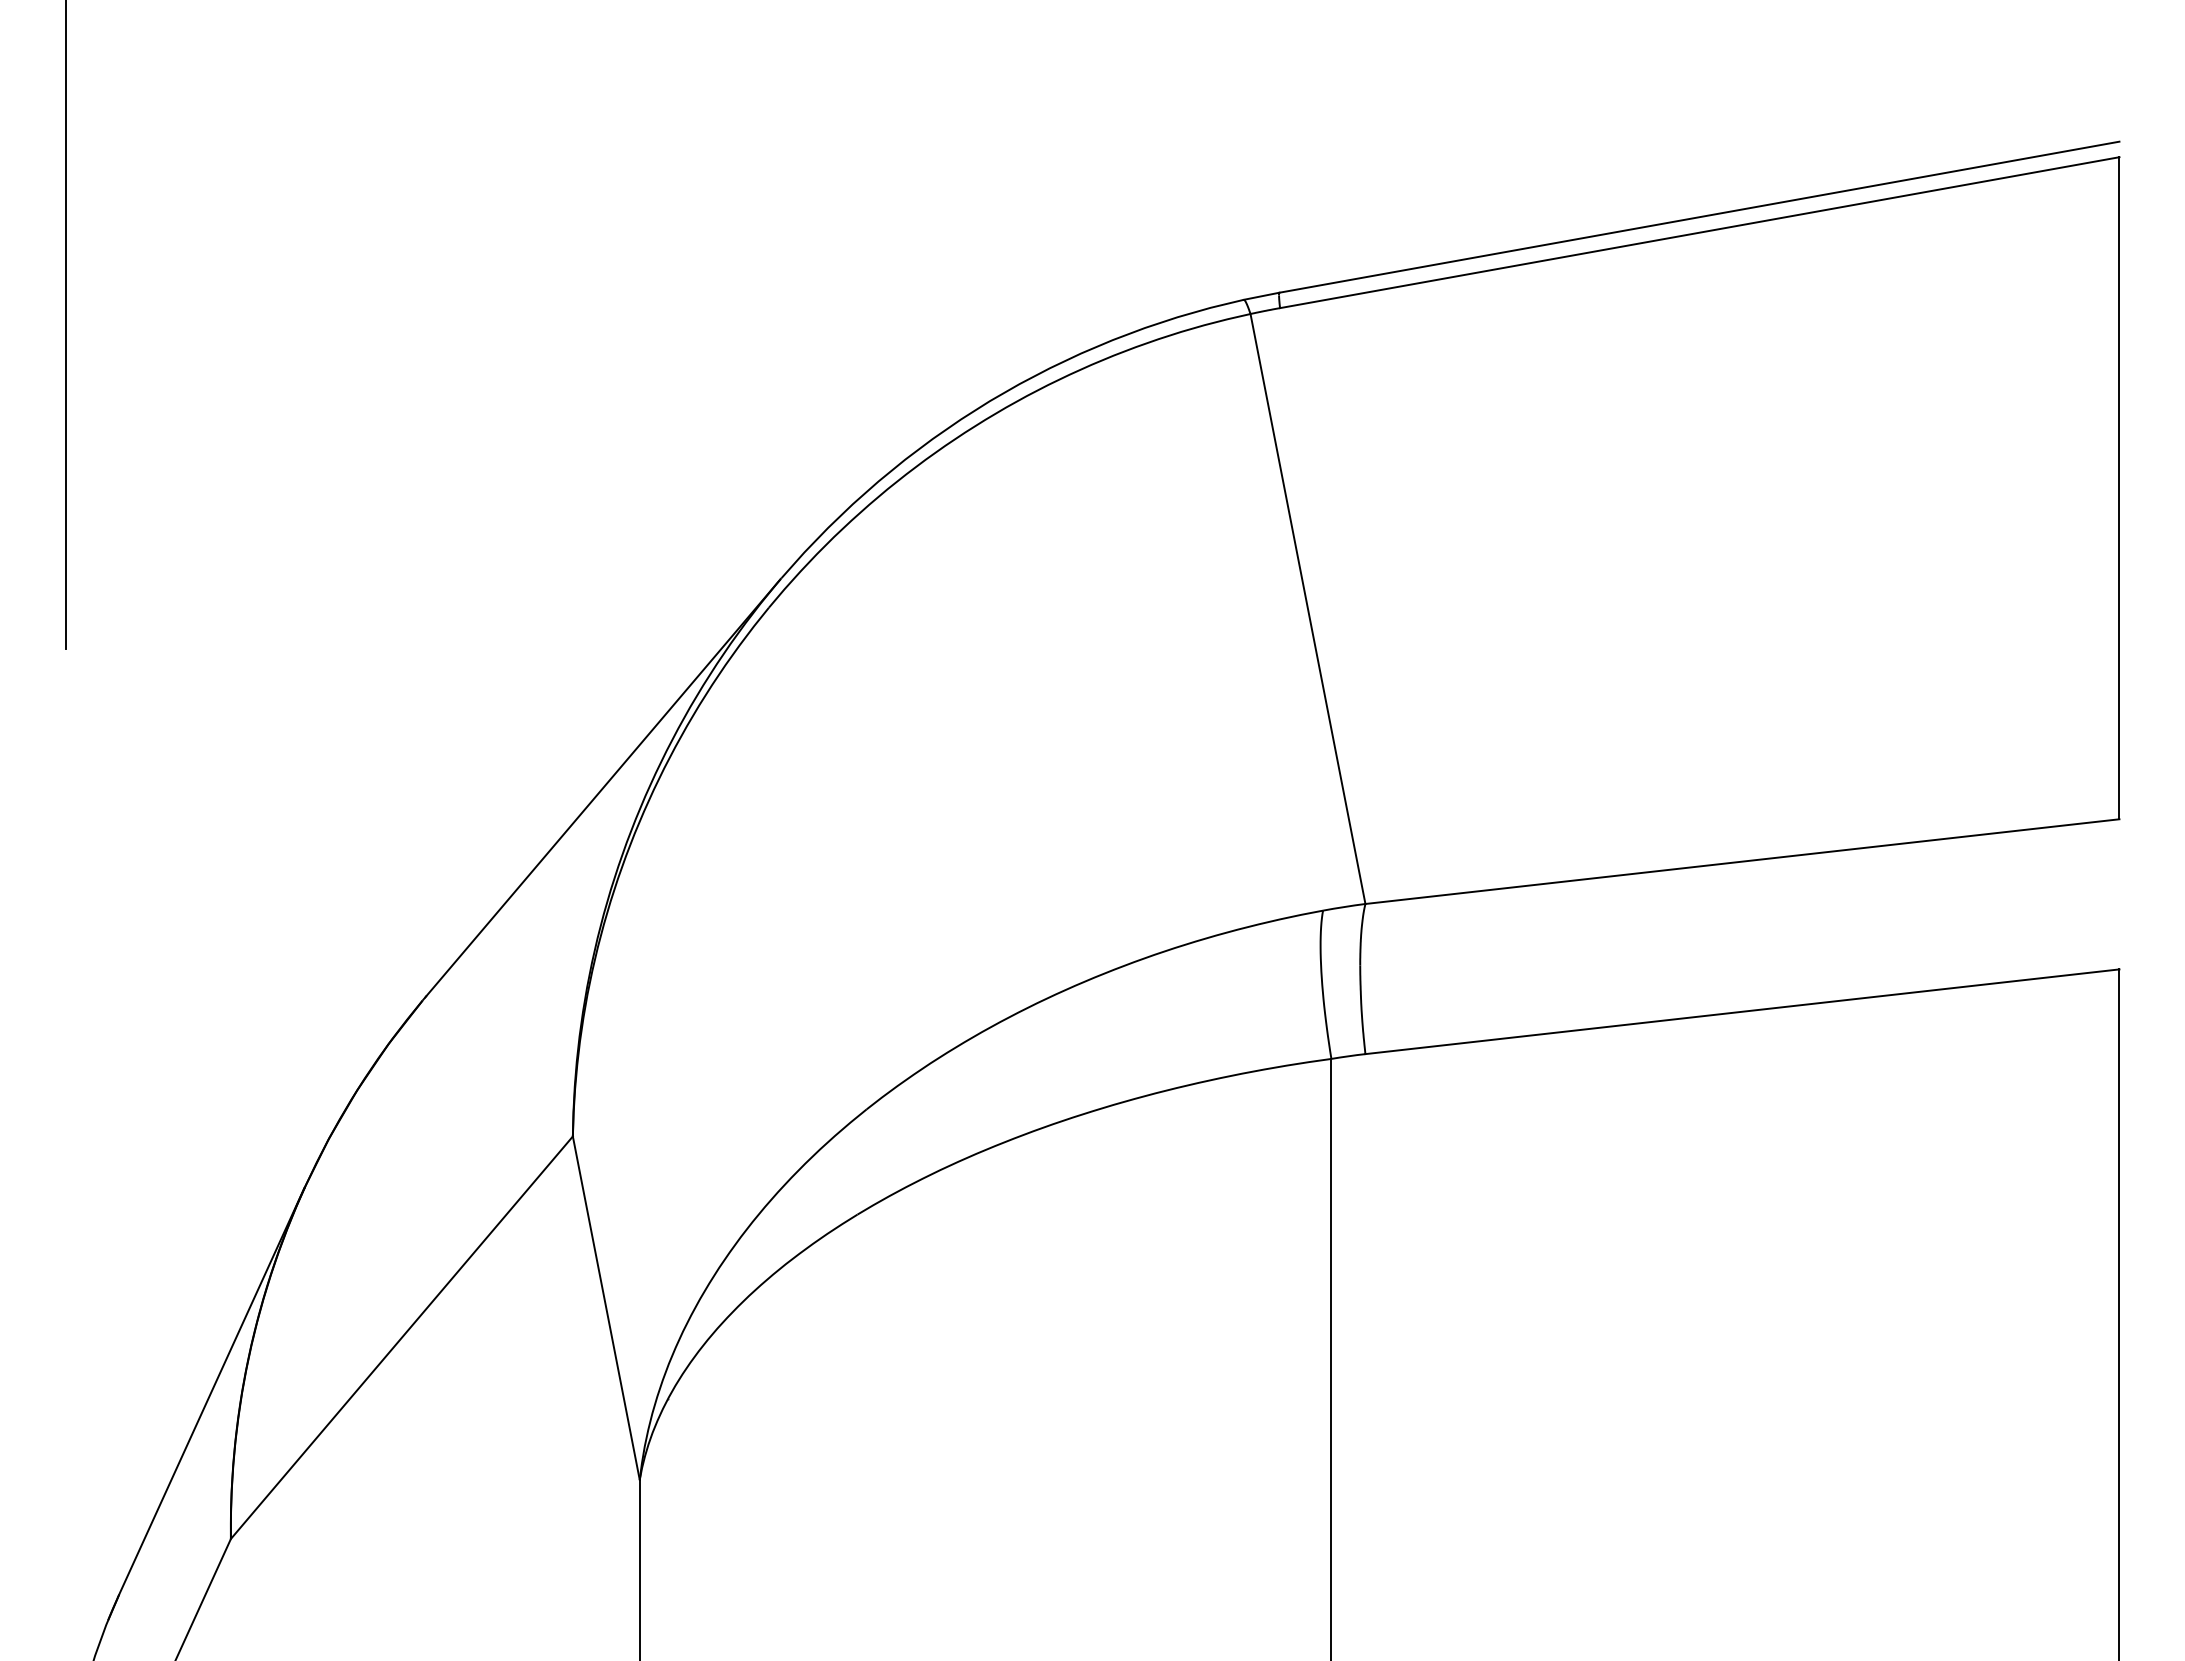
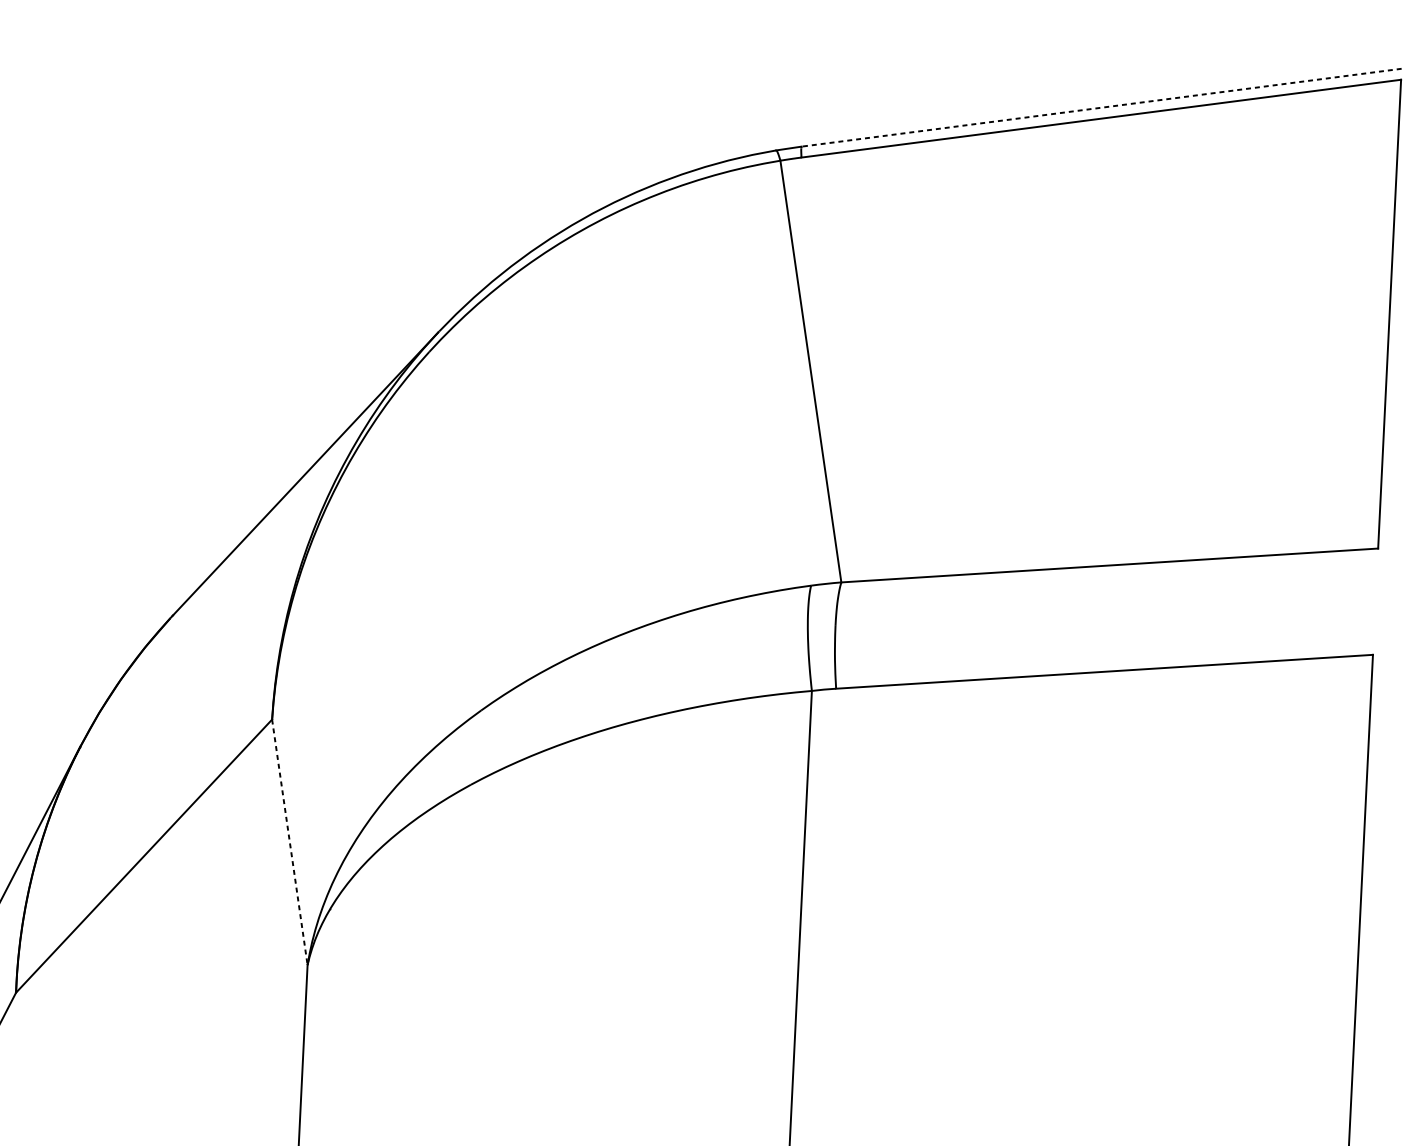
line: (1699, 217) -> (1101, 107), solid -> dashed
line: (606, 1308) -> (289, 842), solid -> dashed

